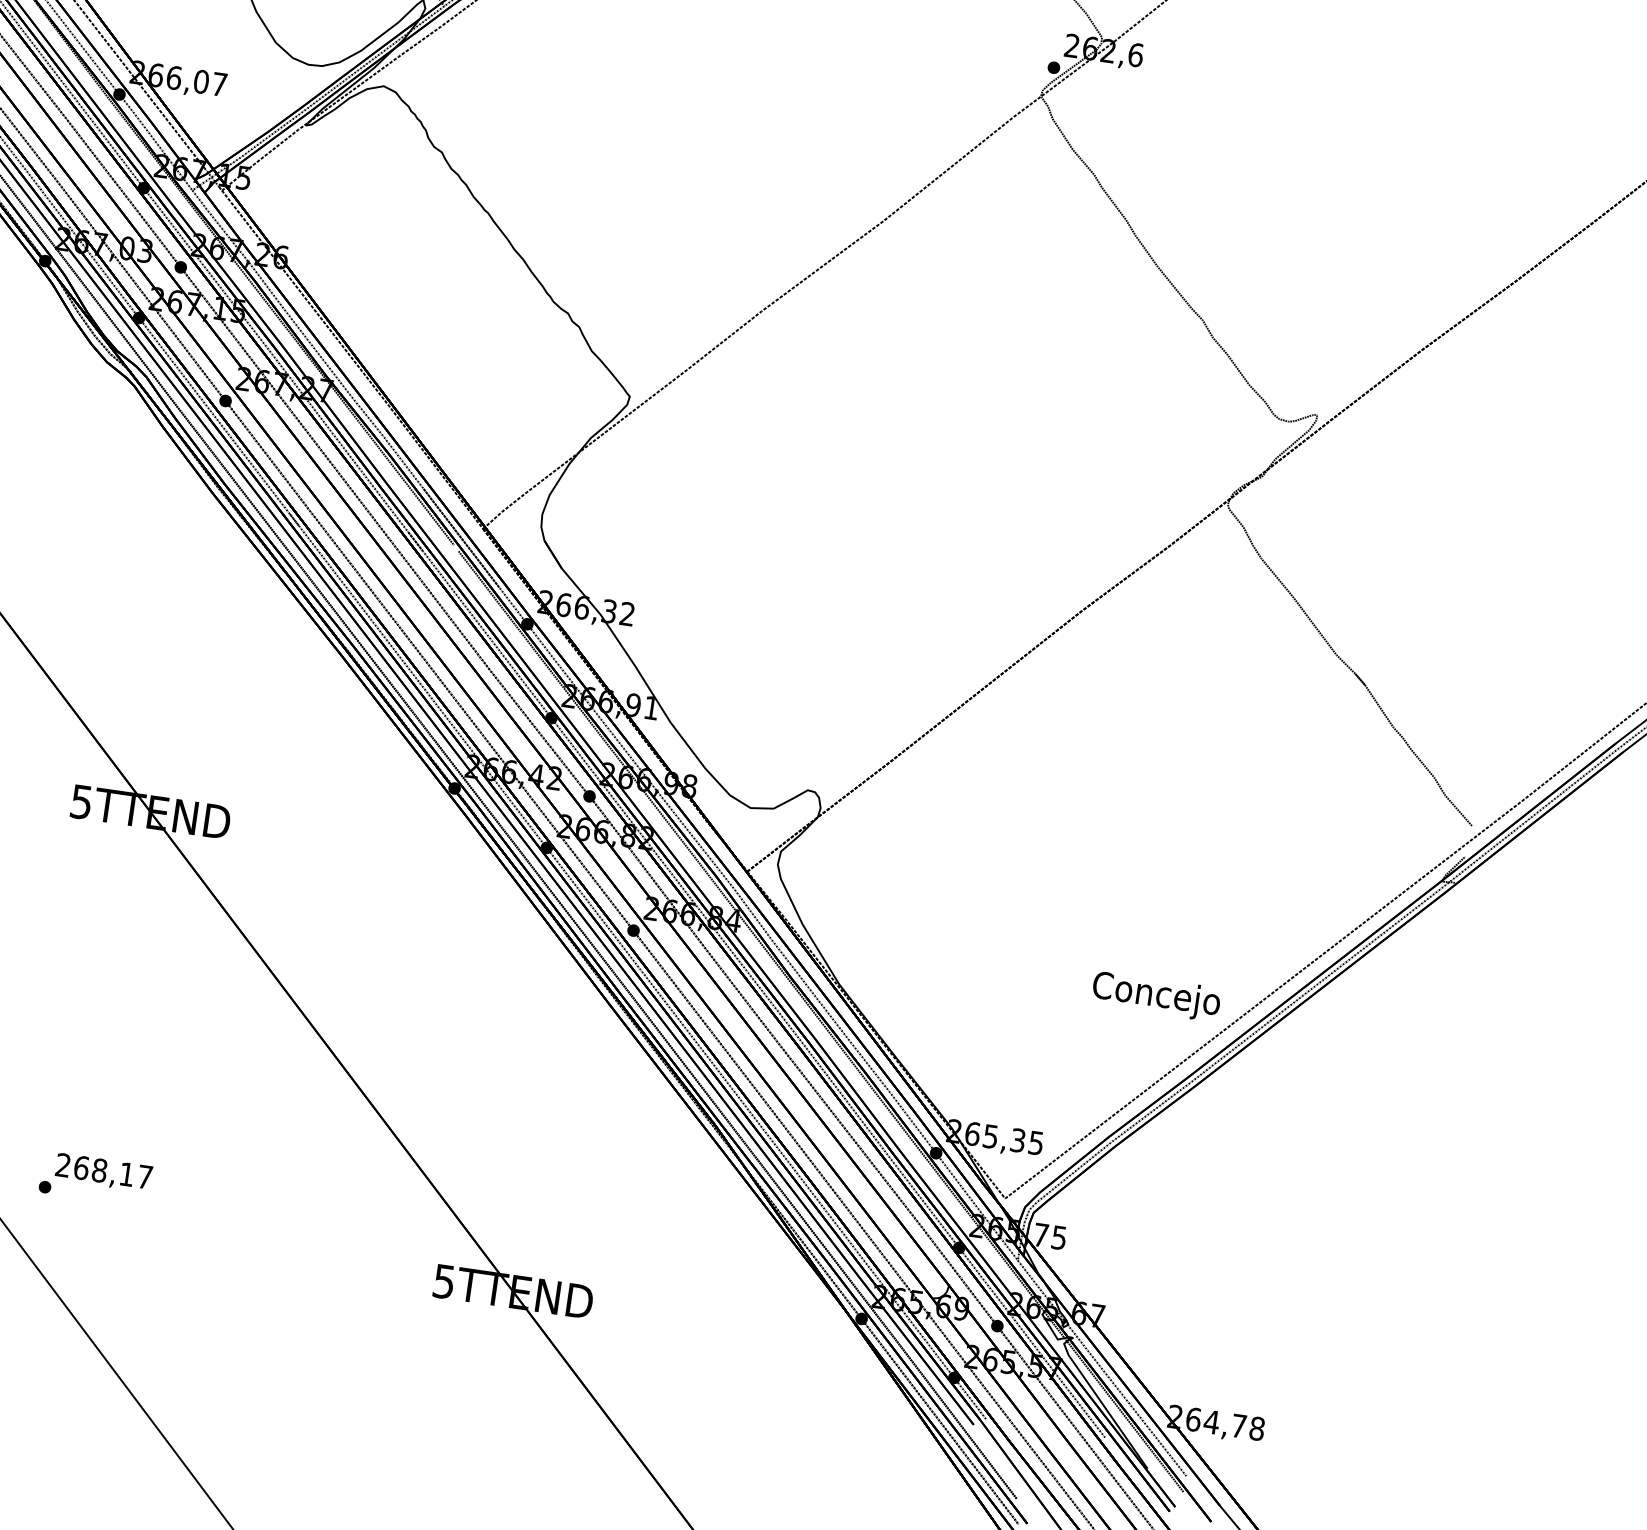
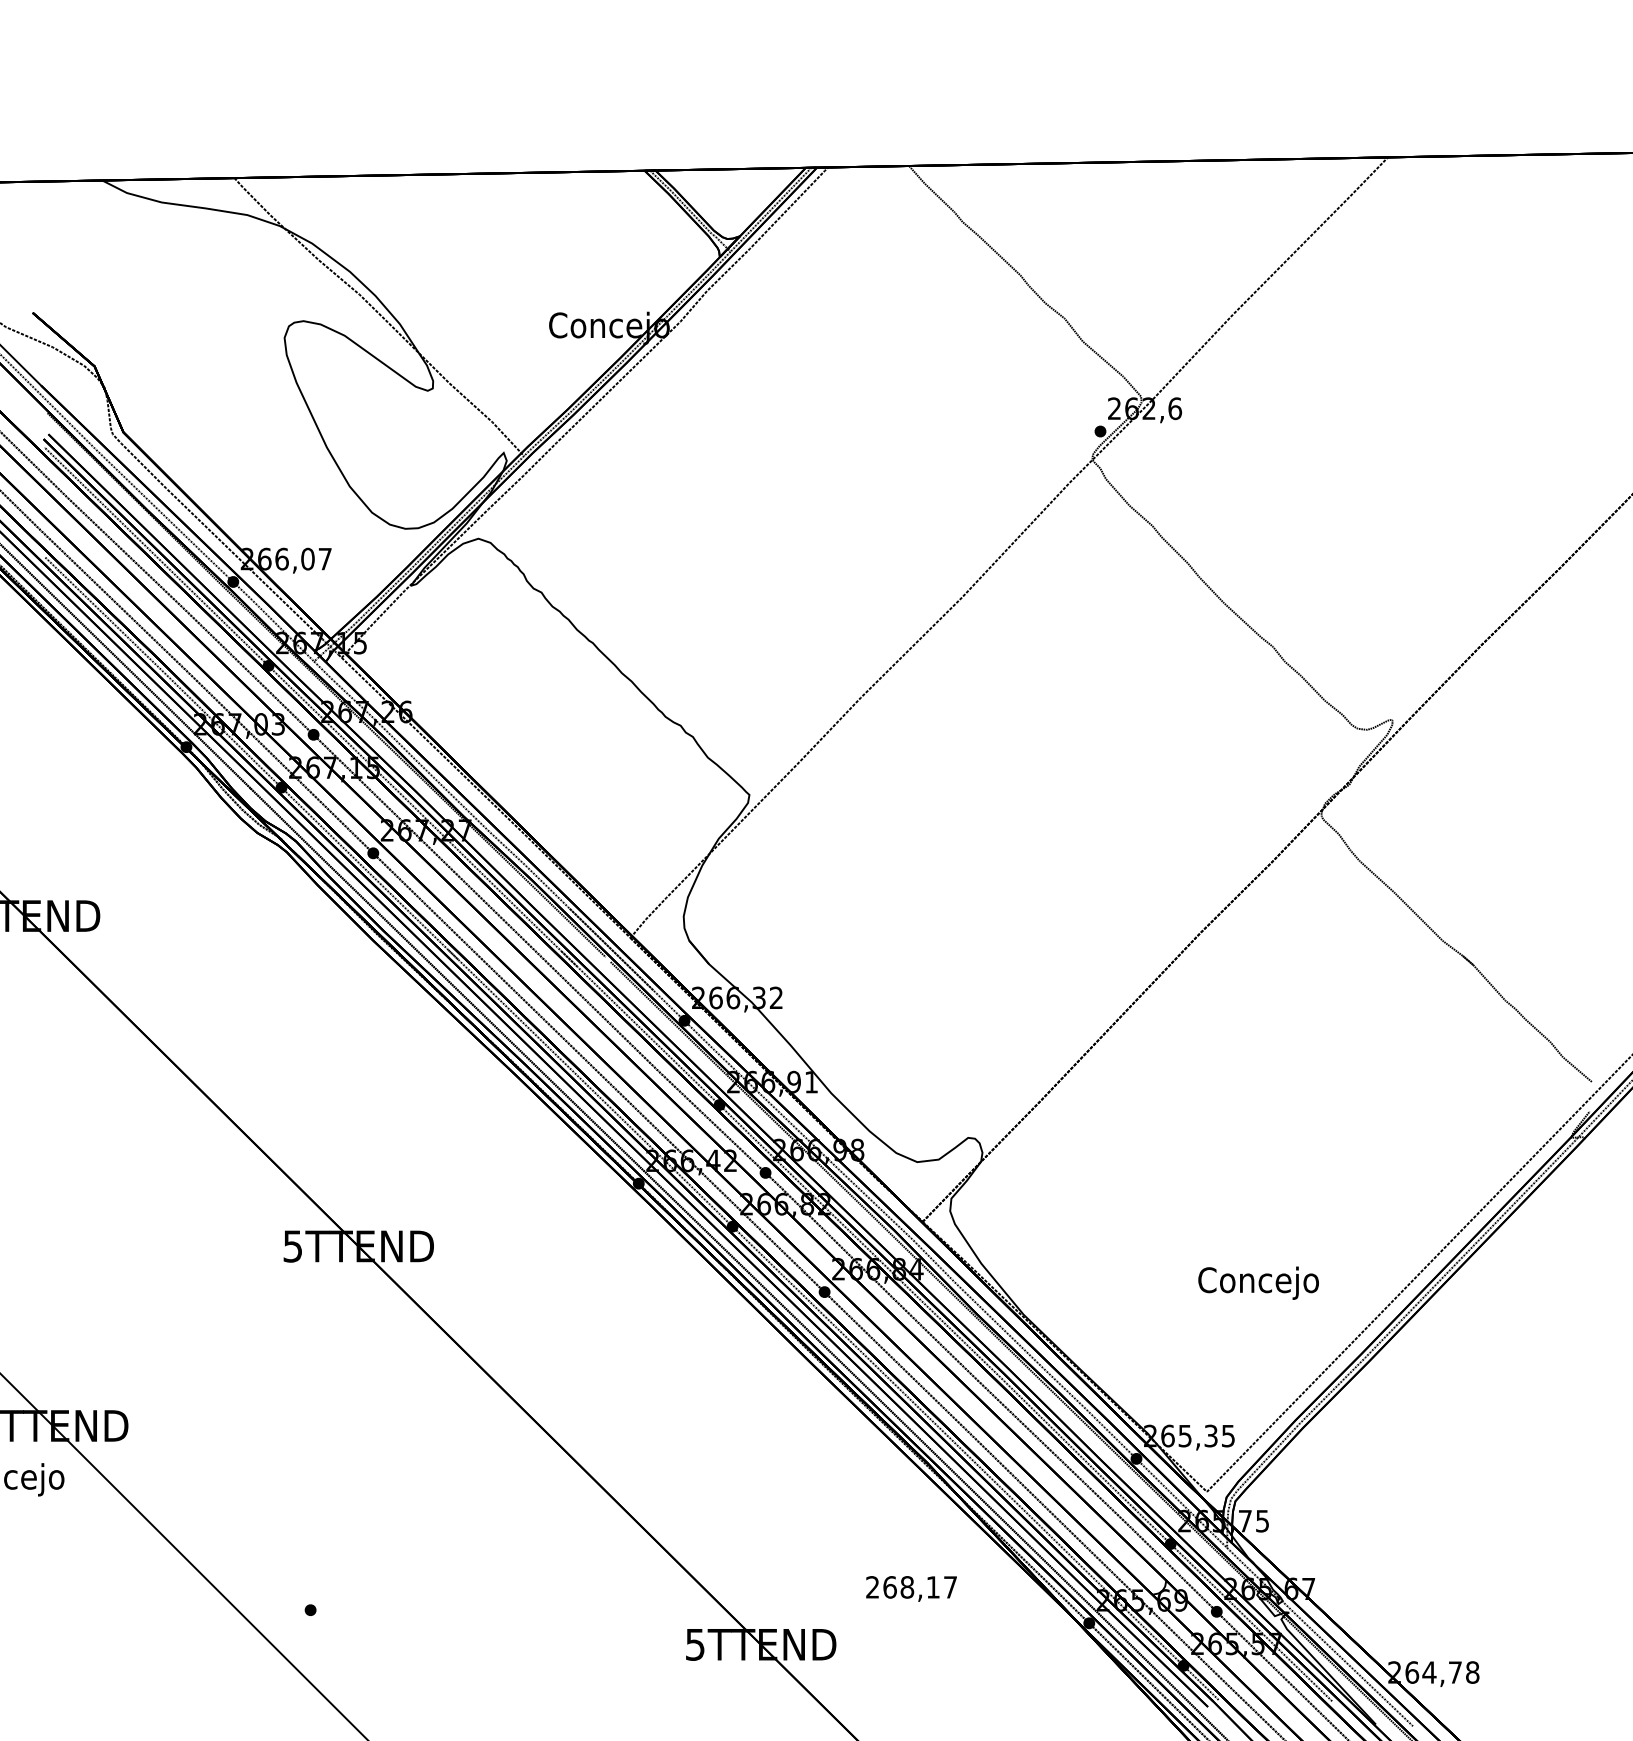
text: (1156, 995) -> (1258, 1282), moved
text: (103, 1172) -> (911, 1588), moved

